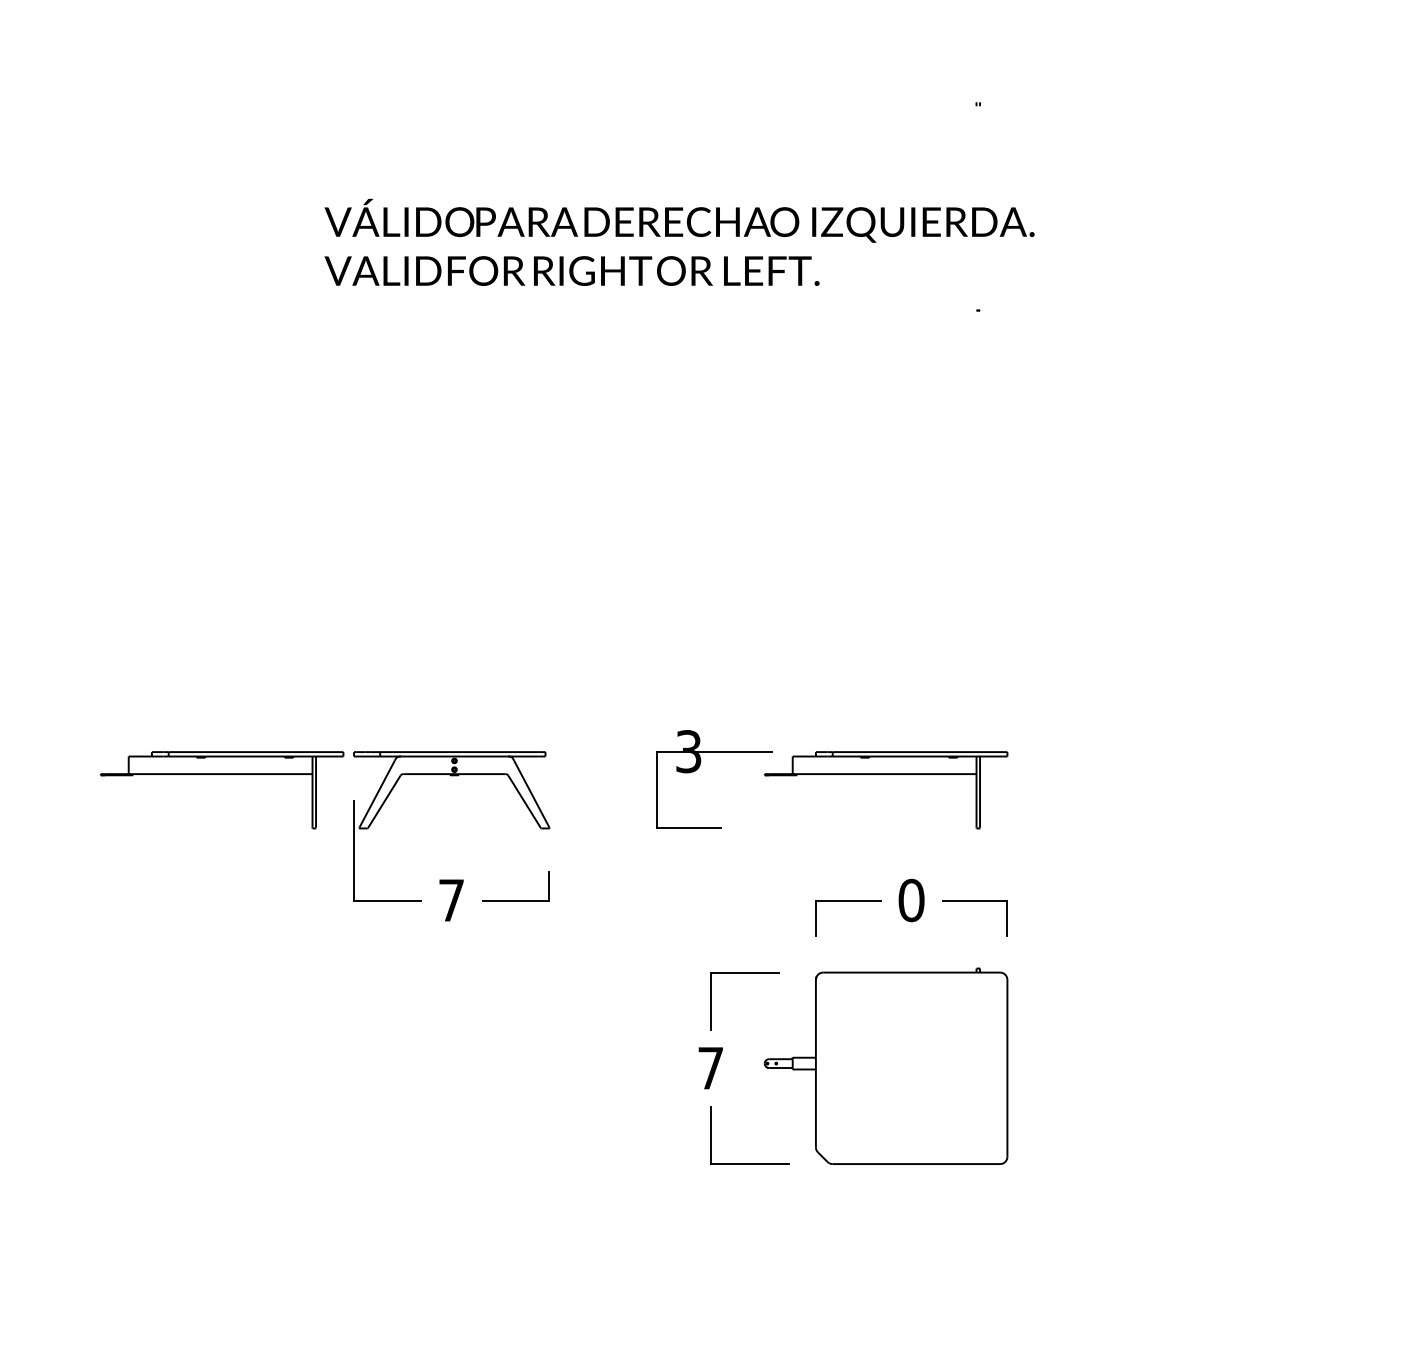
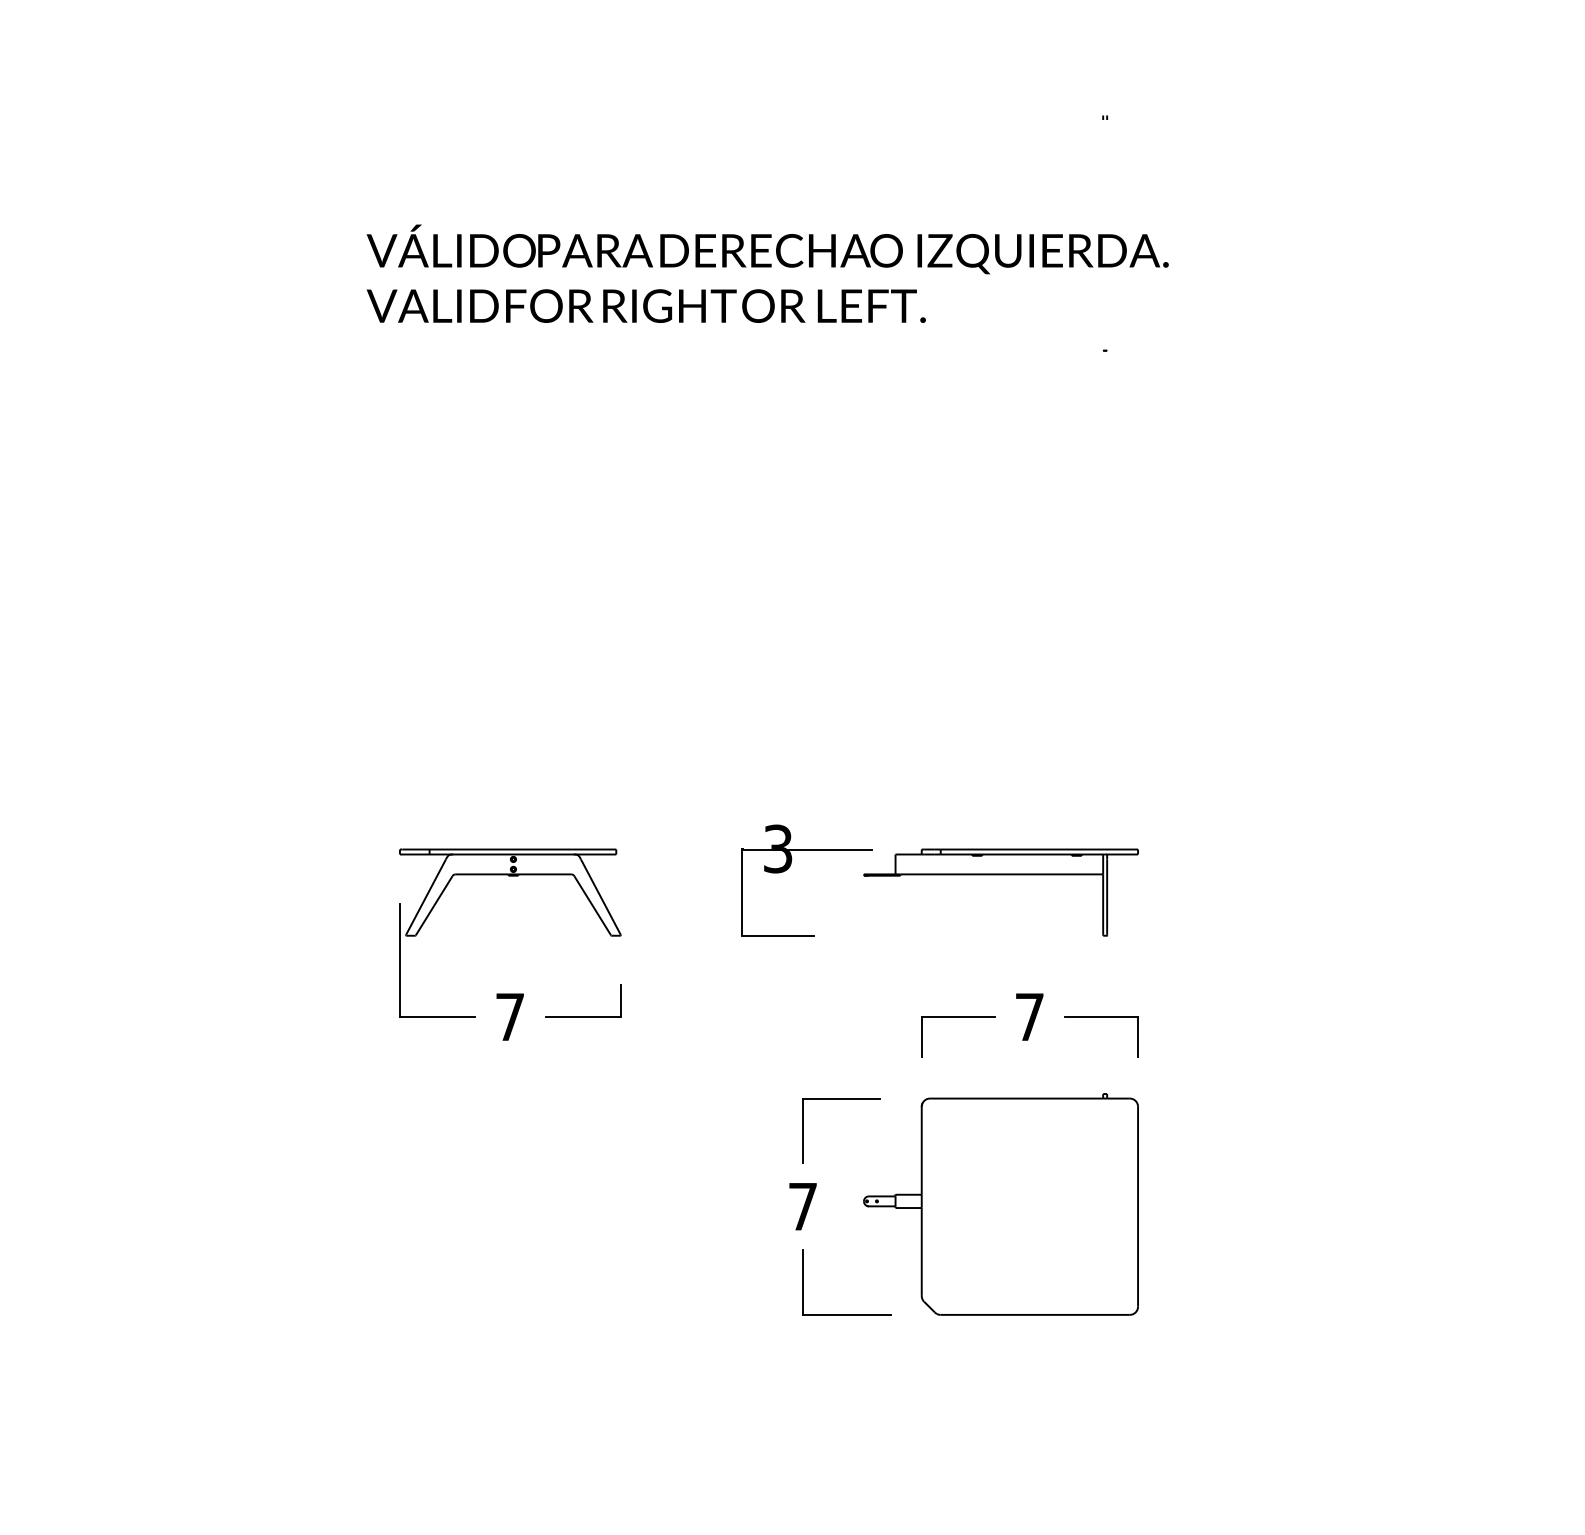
part: (221, 774) -> (250, 874), removed
text: (911, 900) -> (1029, 1017), 0 -> 7

